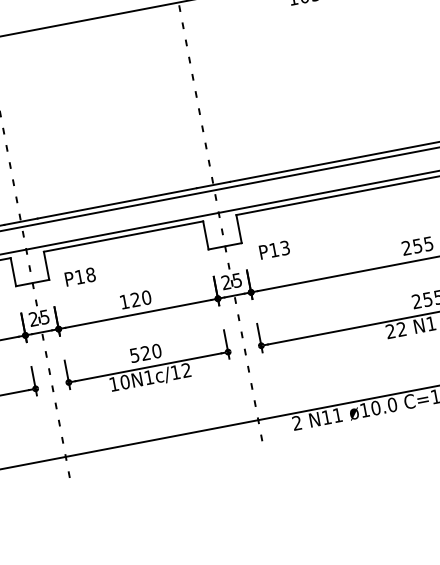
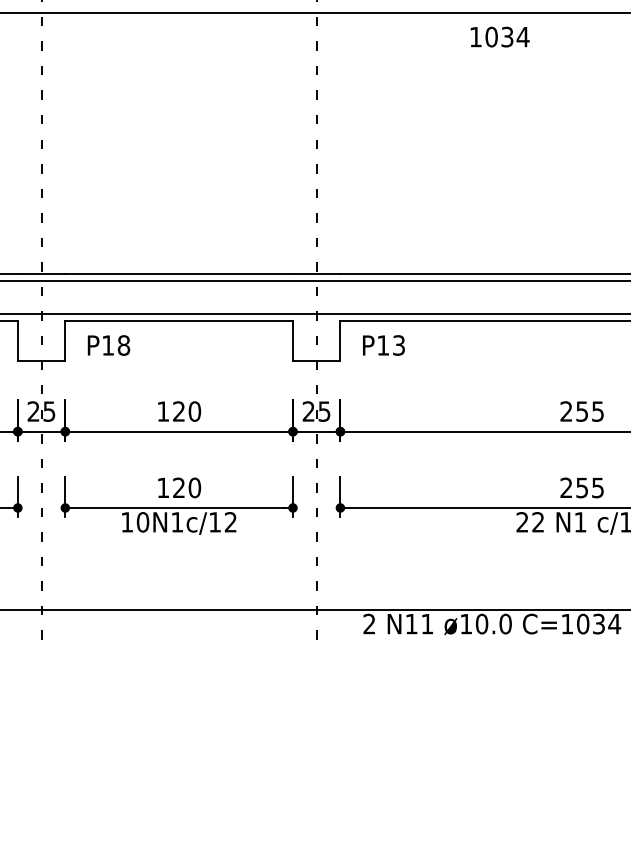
text: (274, 250) -> (383, 345), moved
text: (80, 277) -> (108, 345), moved
text: (134, 355) -> (162, 488), 520 -> 120

